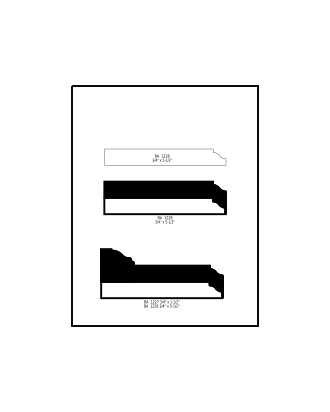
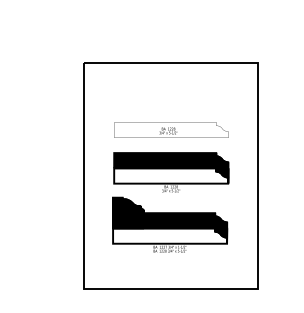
part: (161, 277) -> (169, 224), moved

